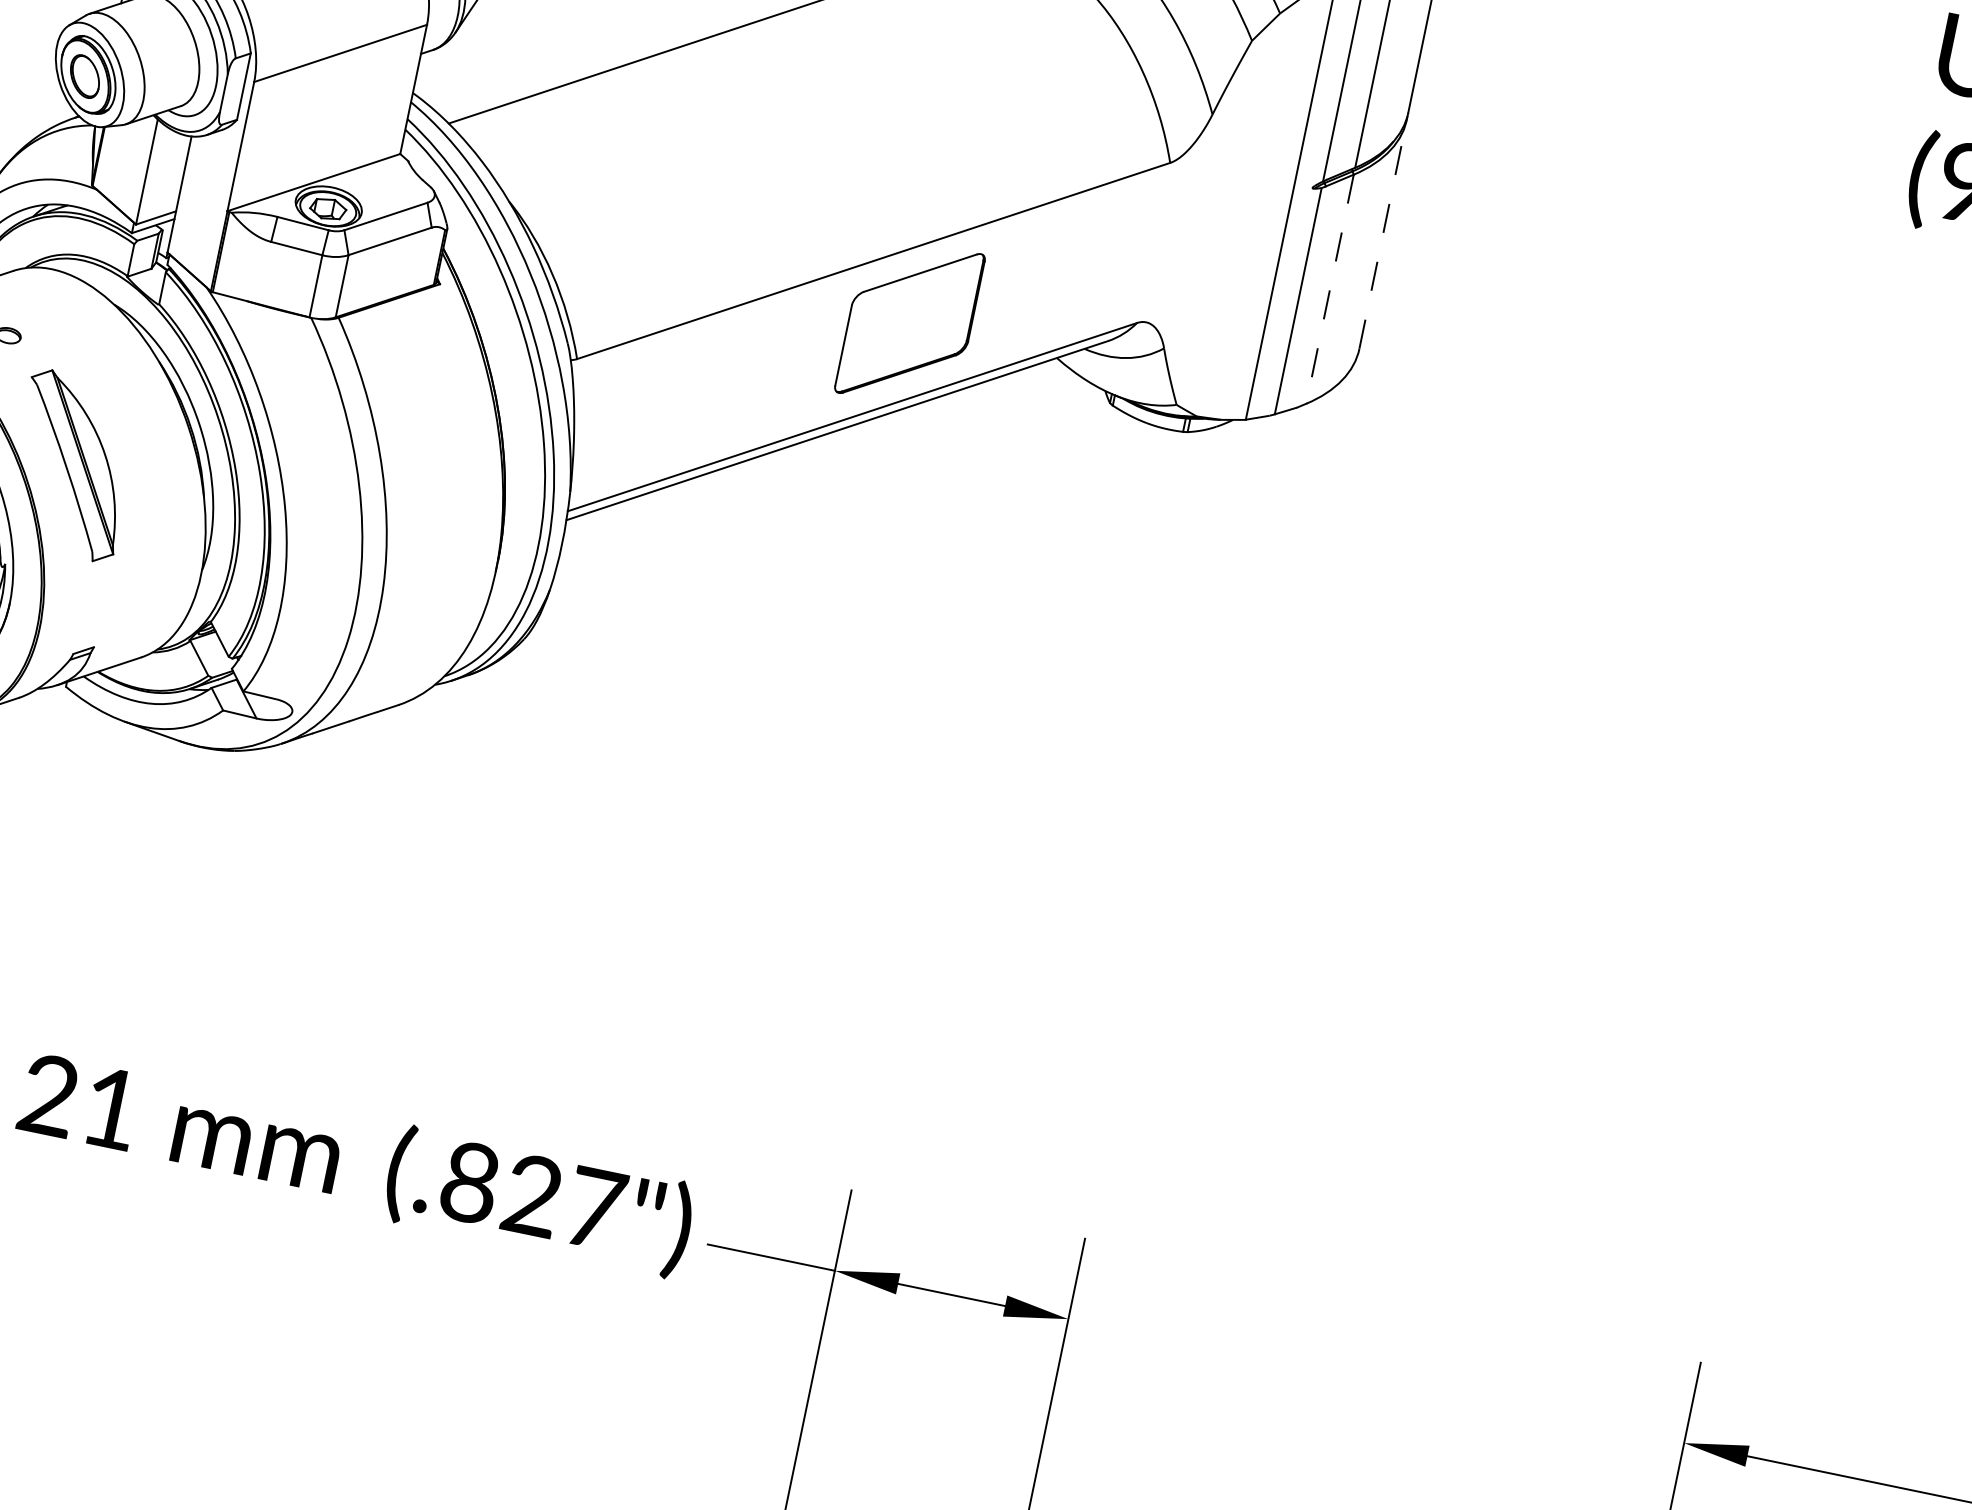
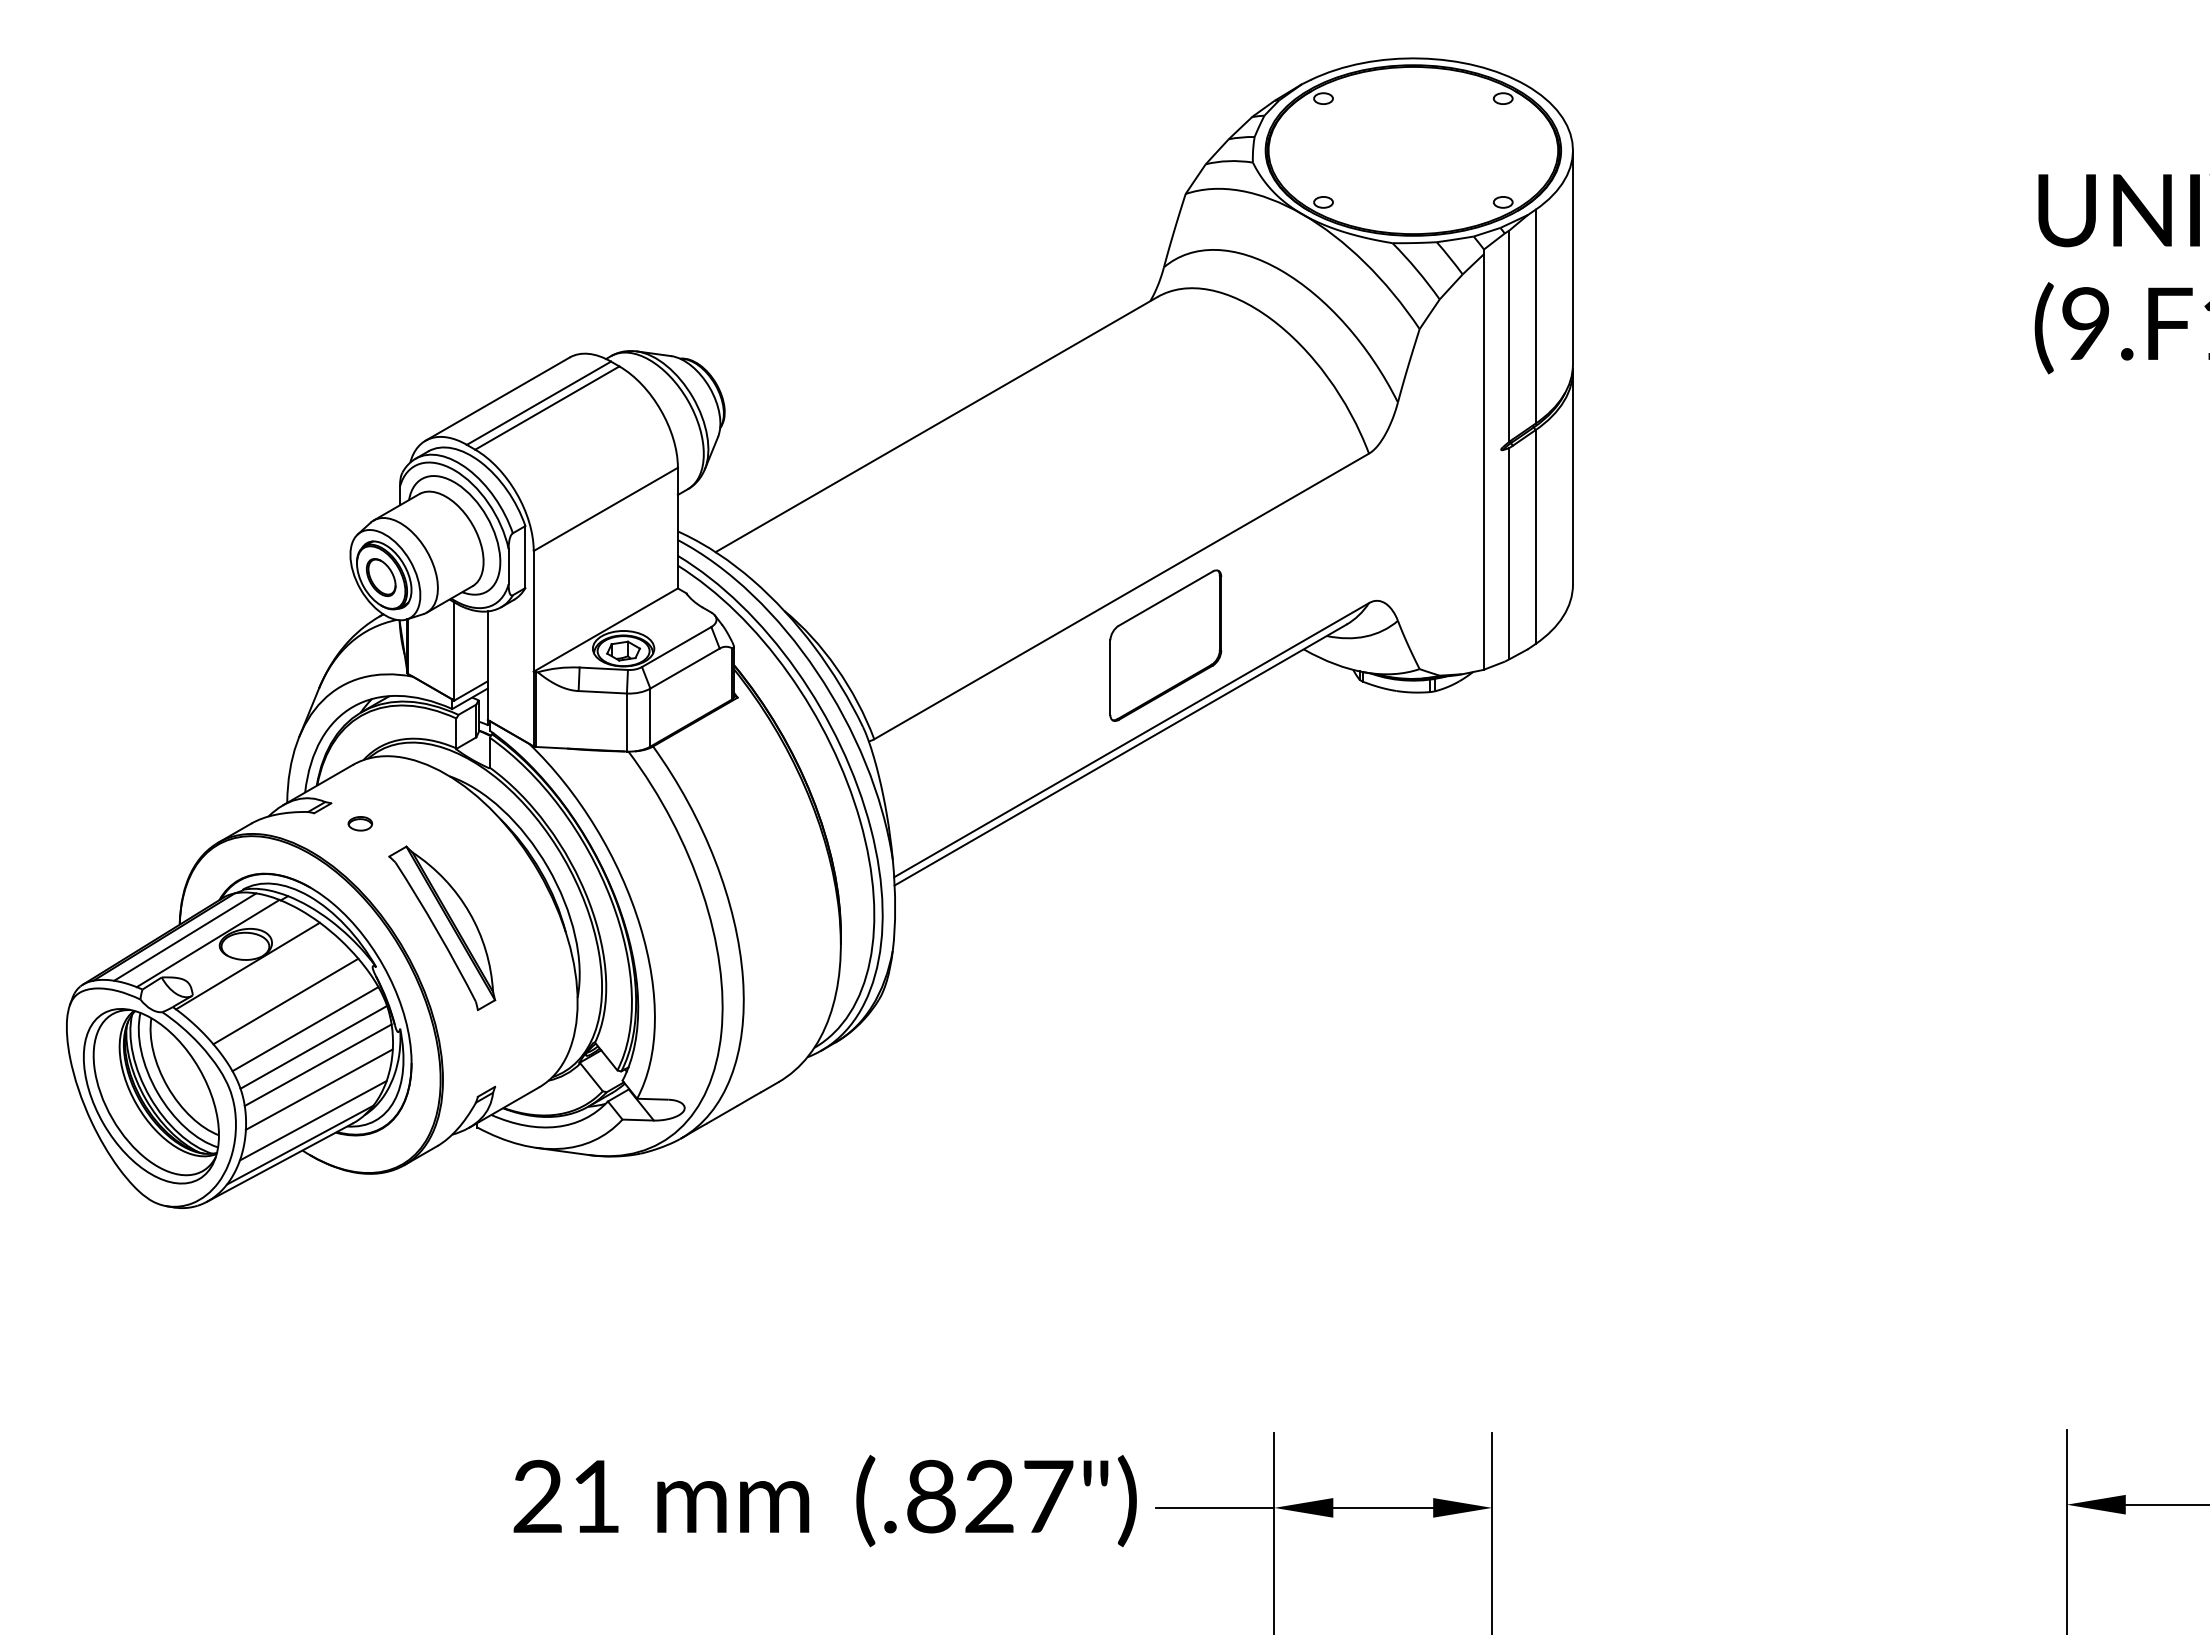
line: (1382, 233) -> (1572, 477), dashed -> solid
line: (1329, 289) -> (1535, 537), dashed -> solid

